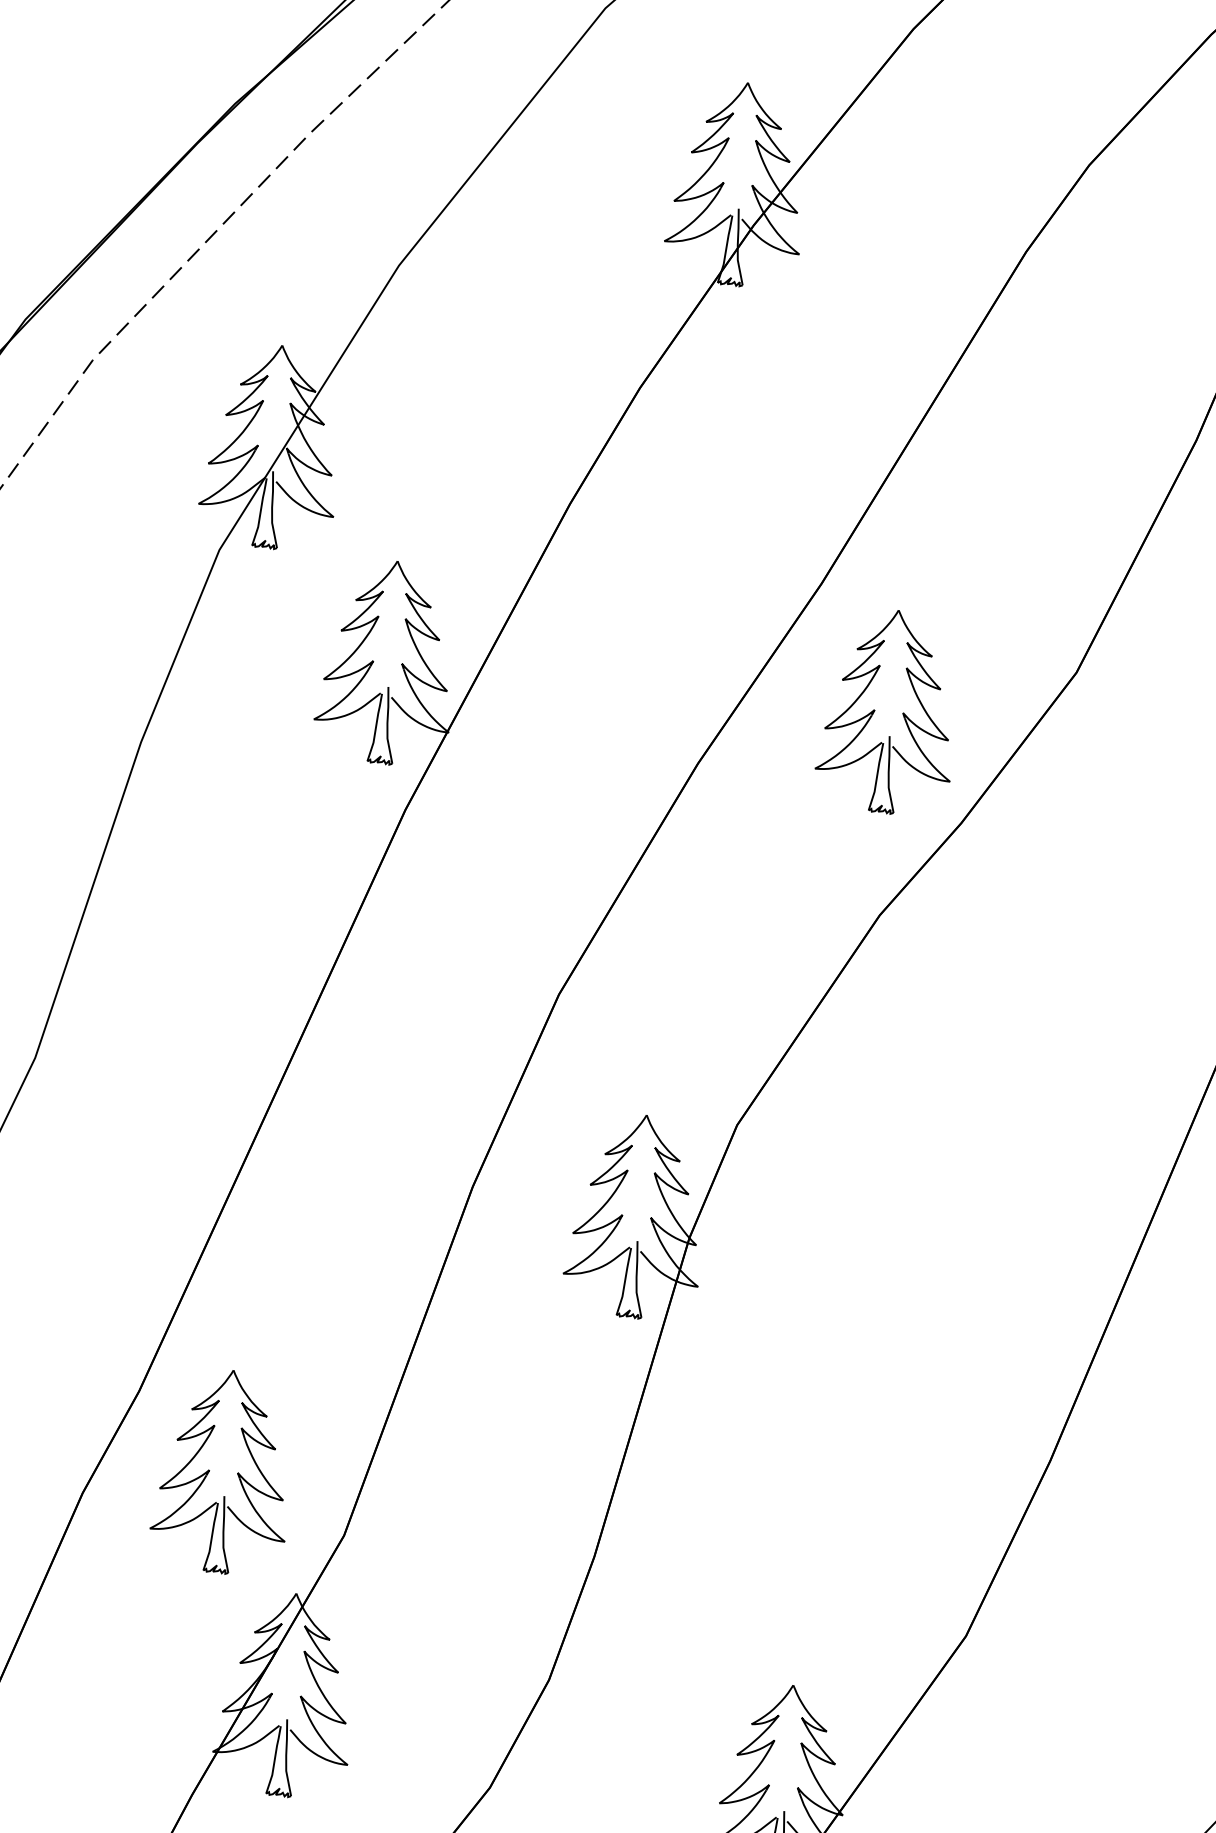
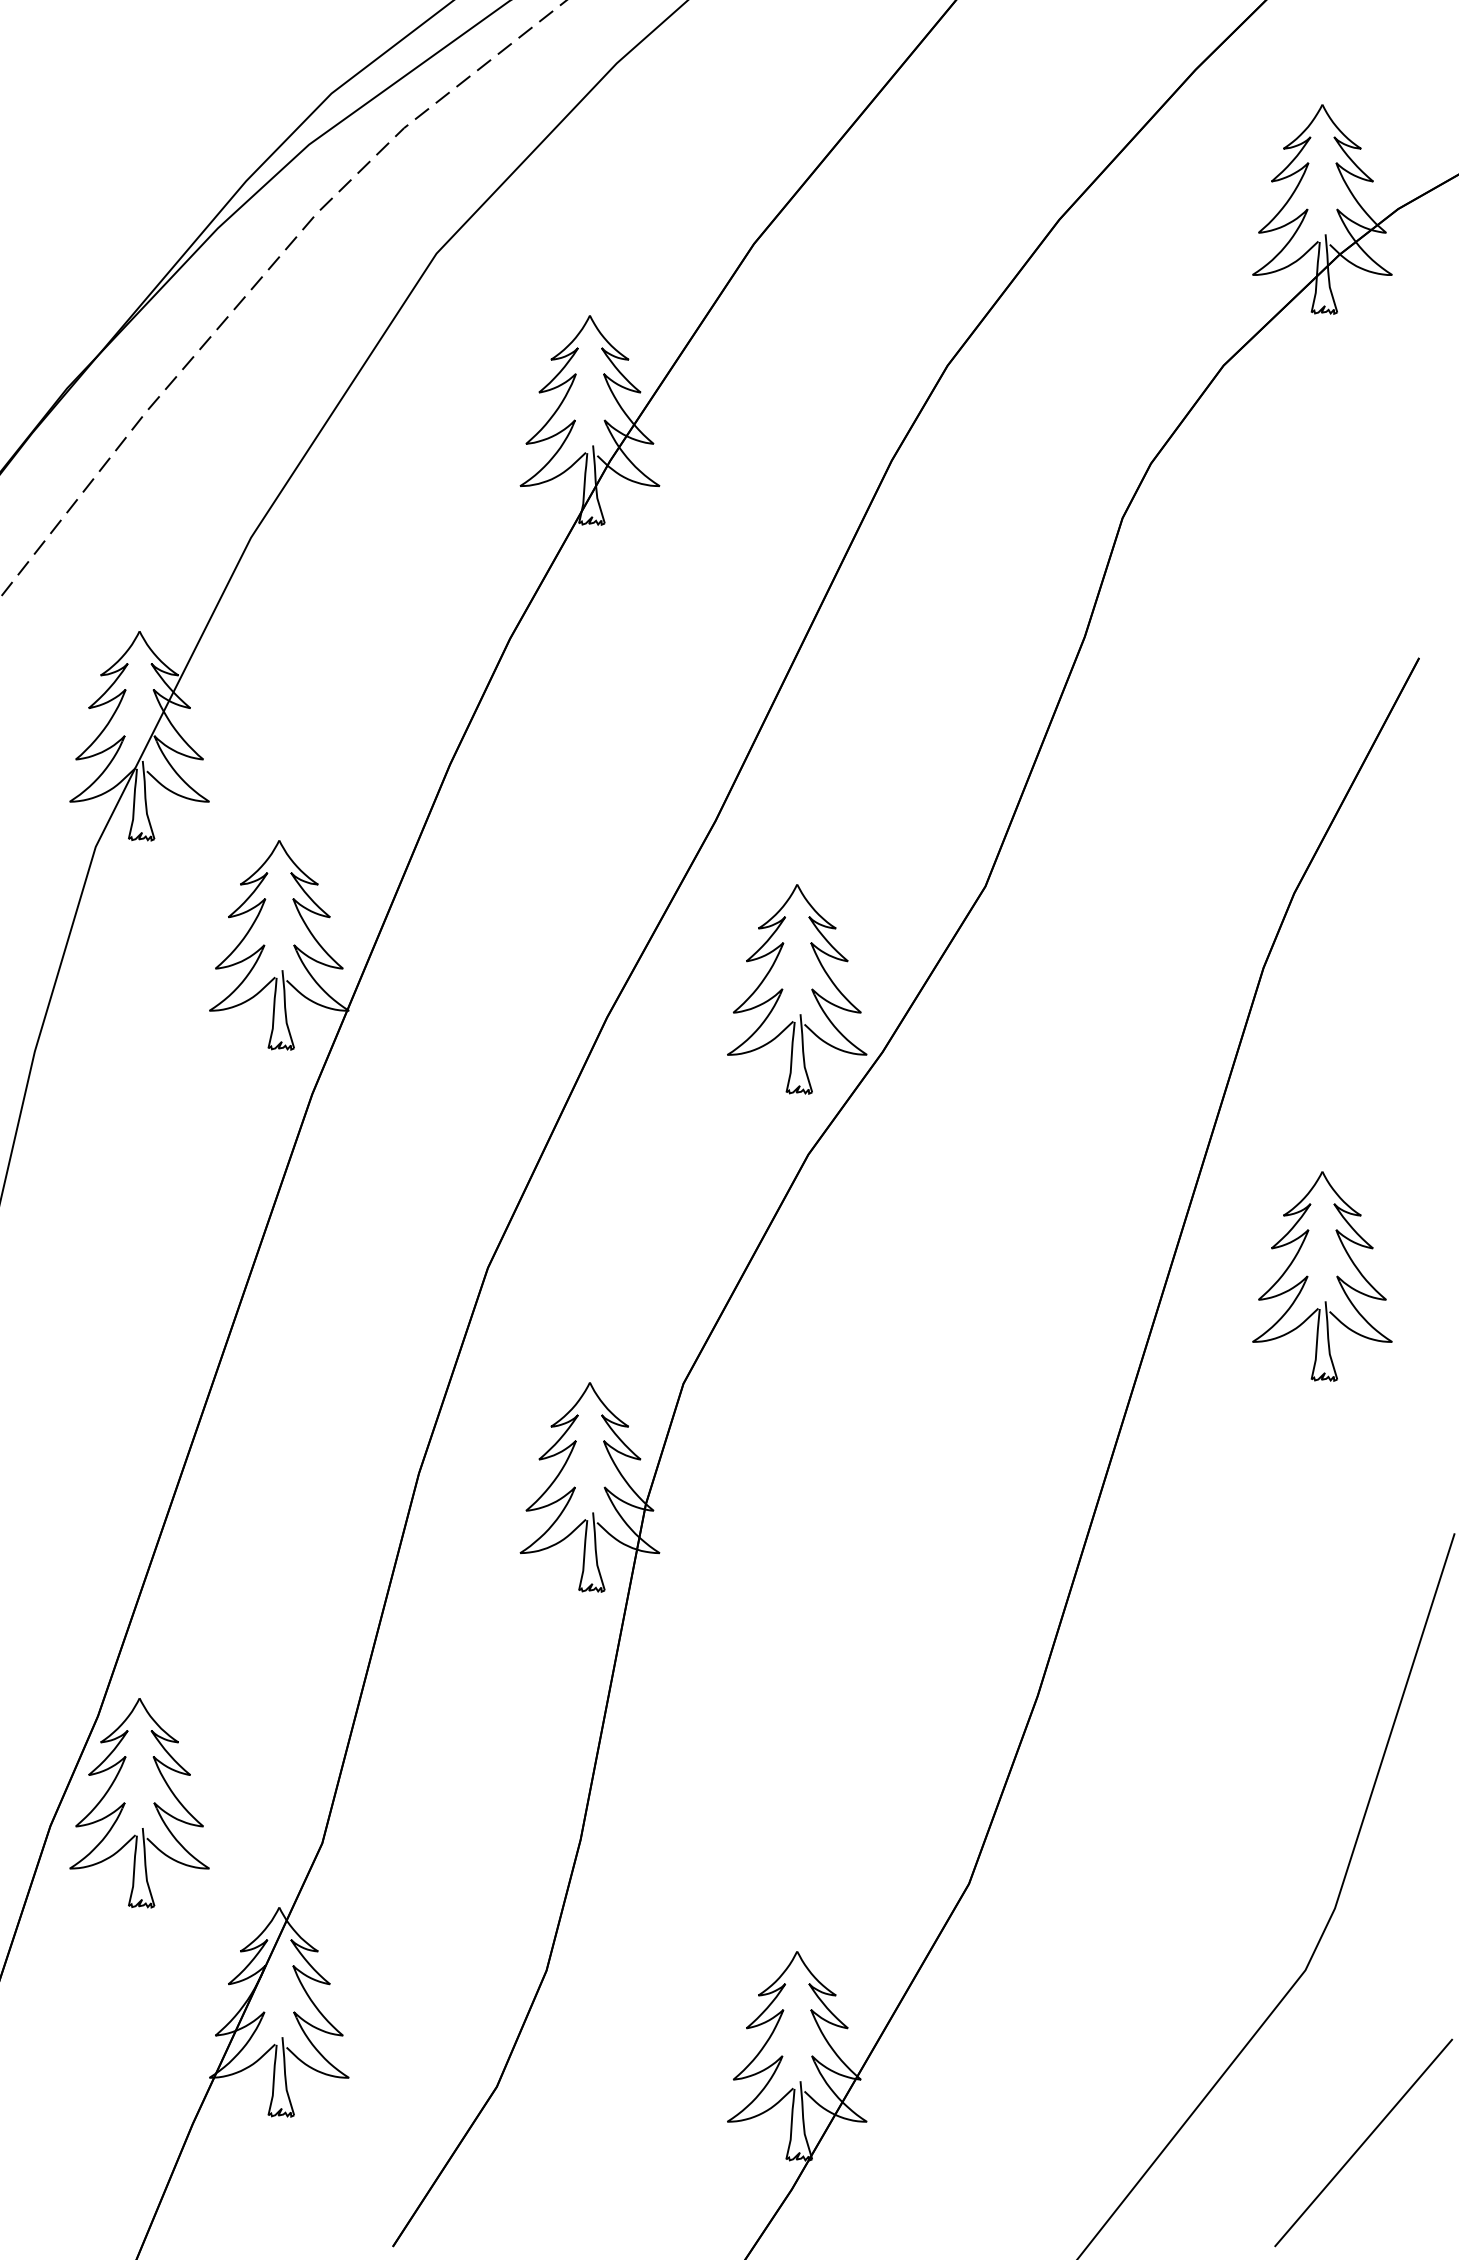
part: (875, 710) -> (783, 989), moved
part: (209, 1470) -> (125, 1803), moved

